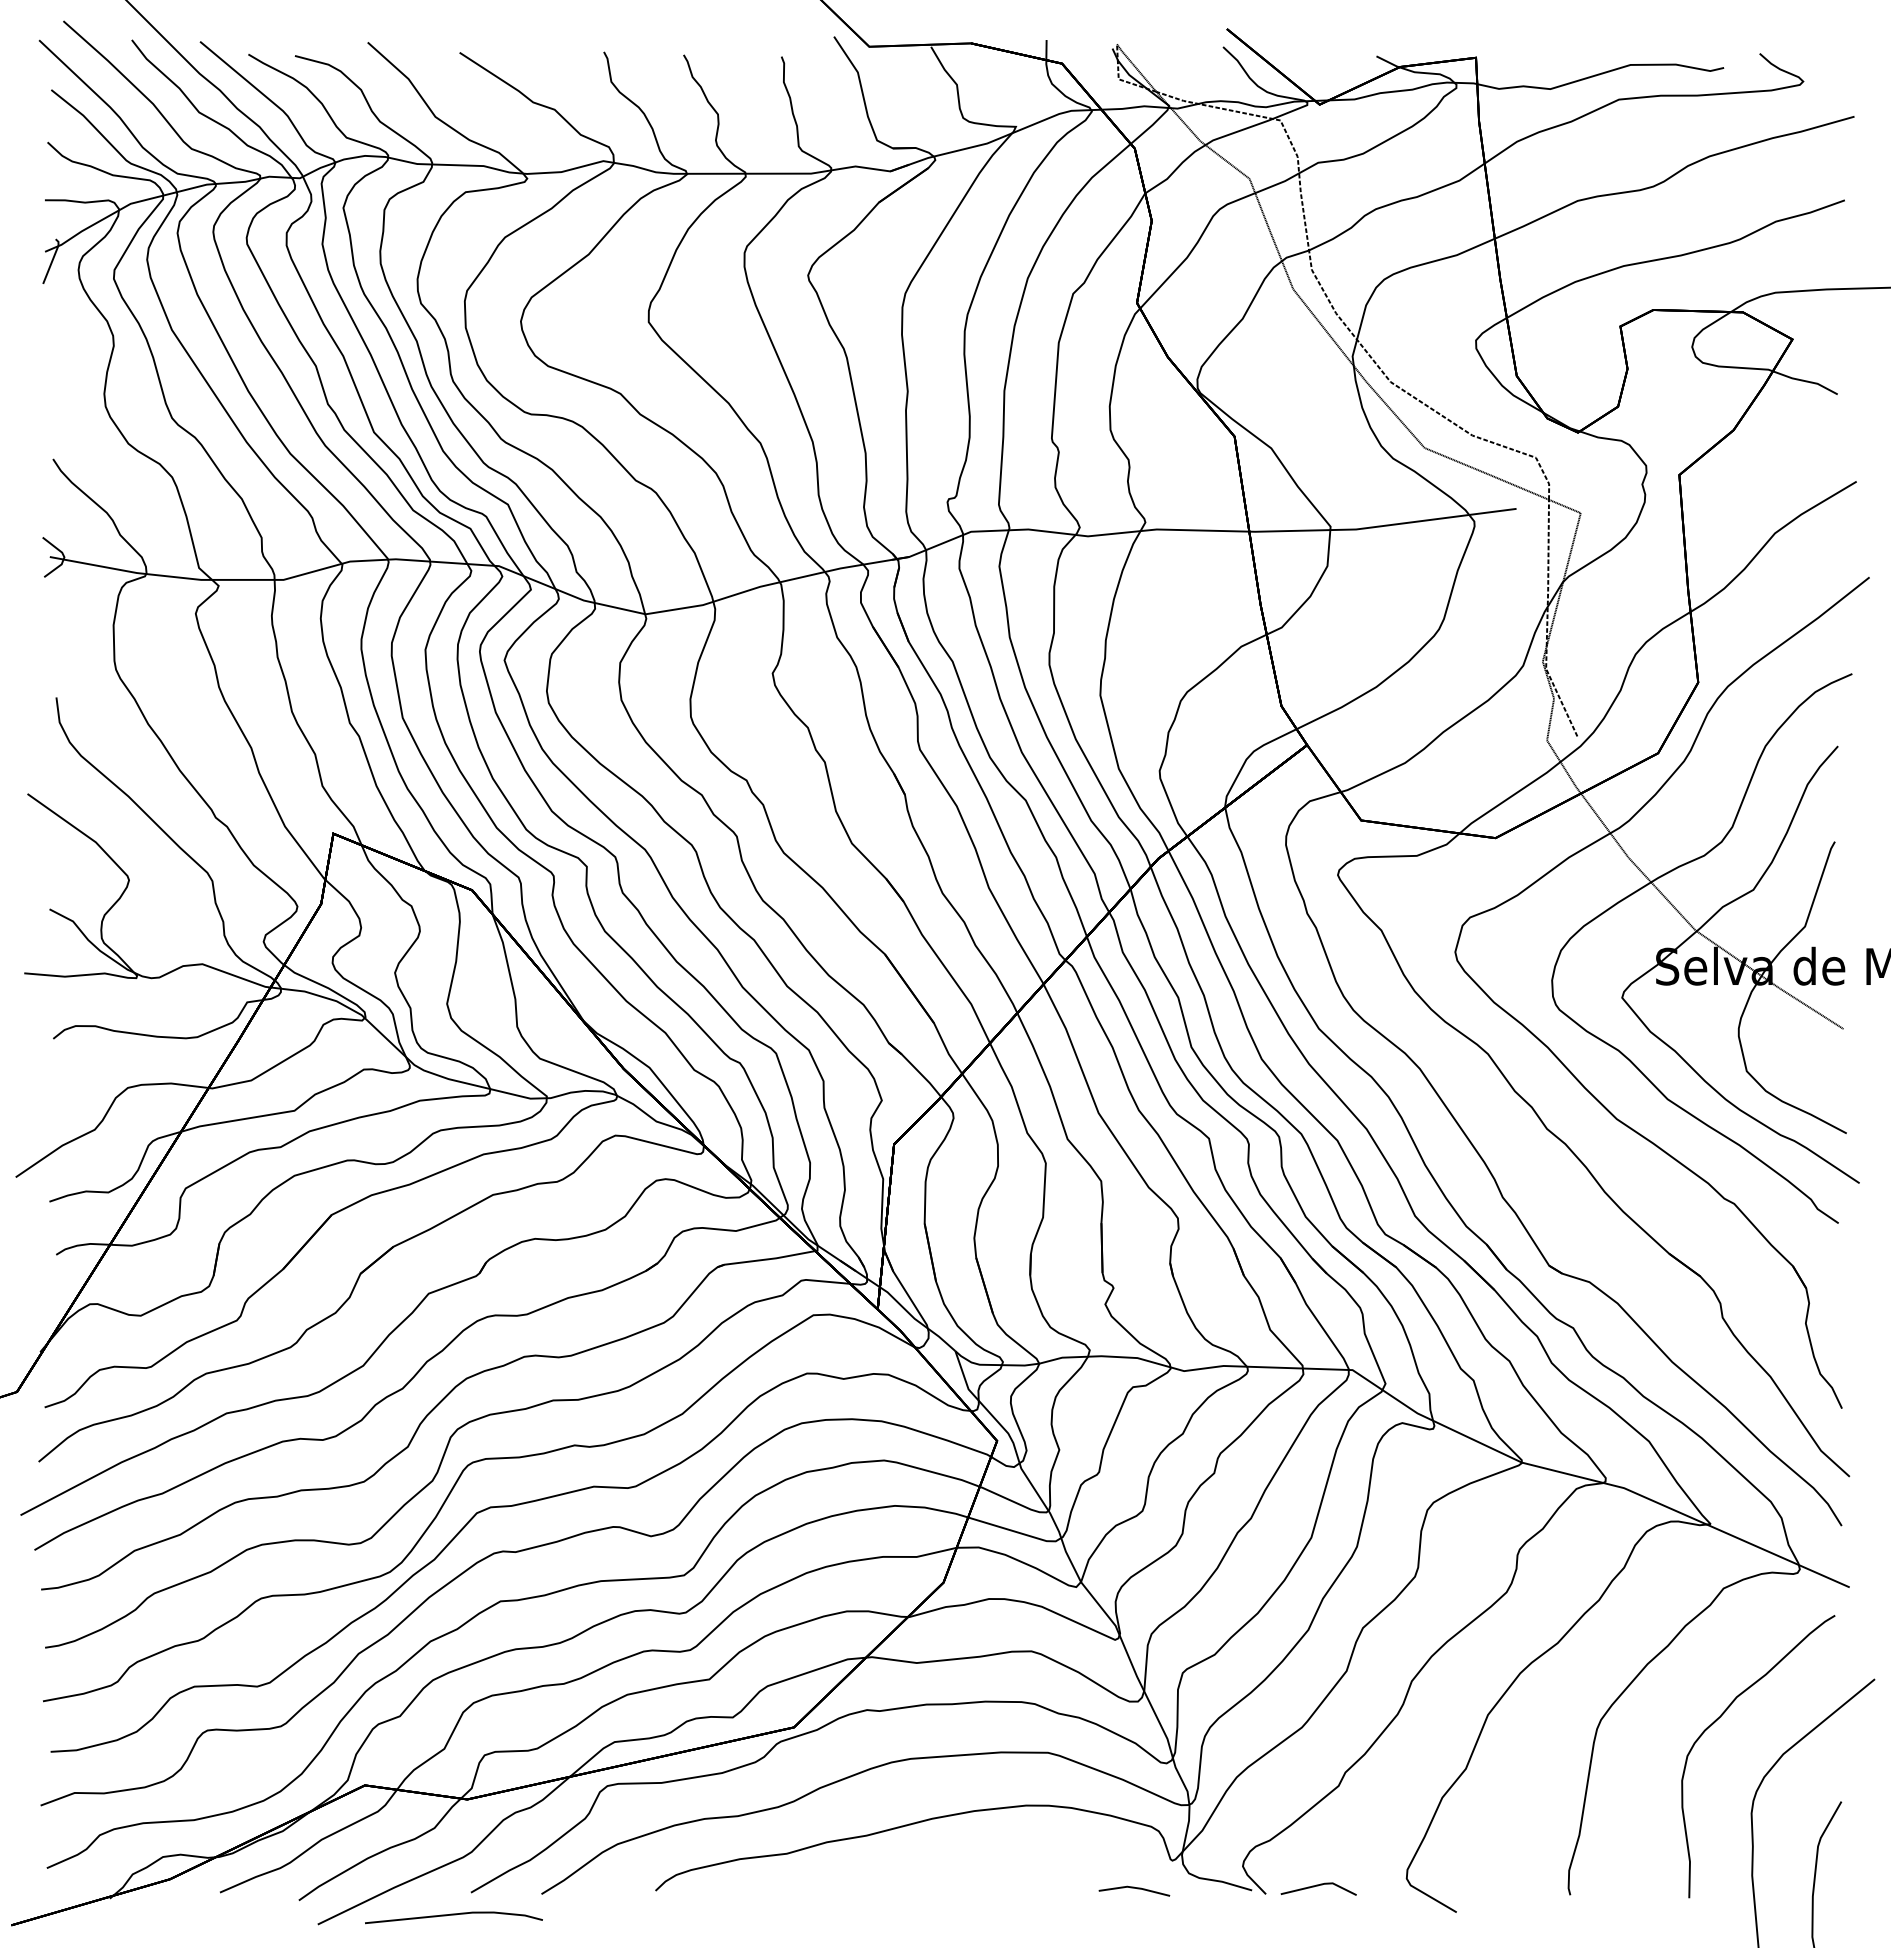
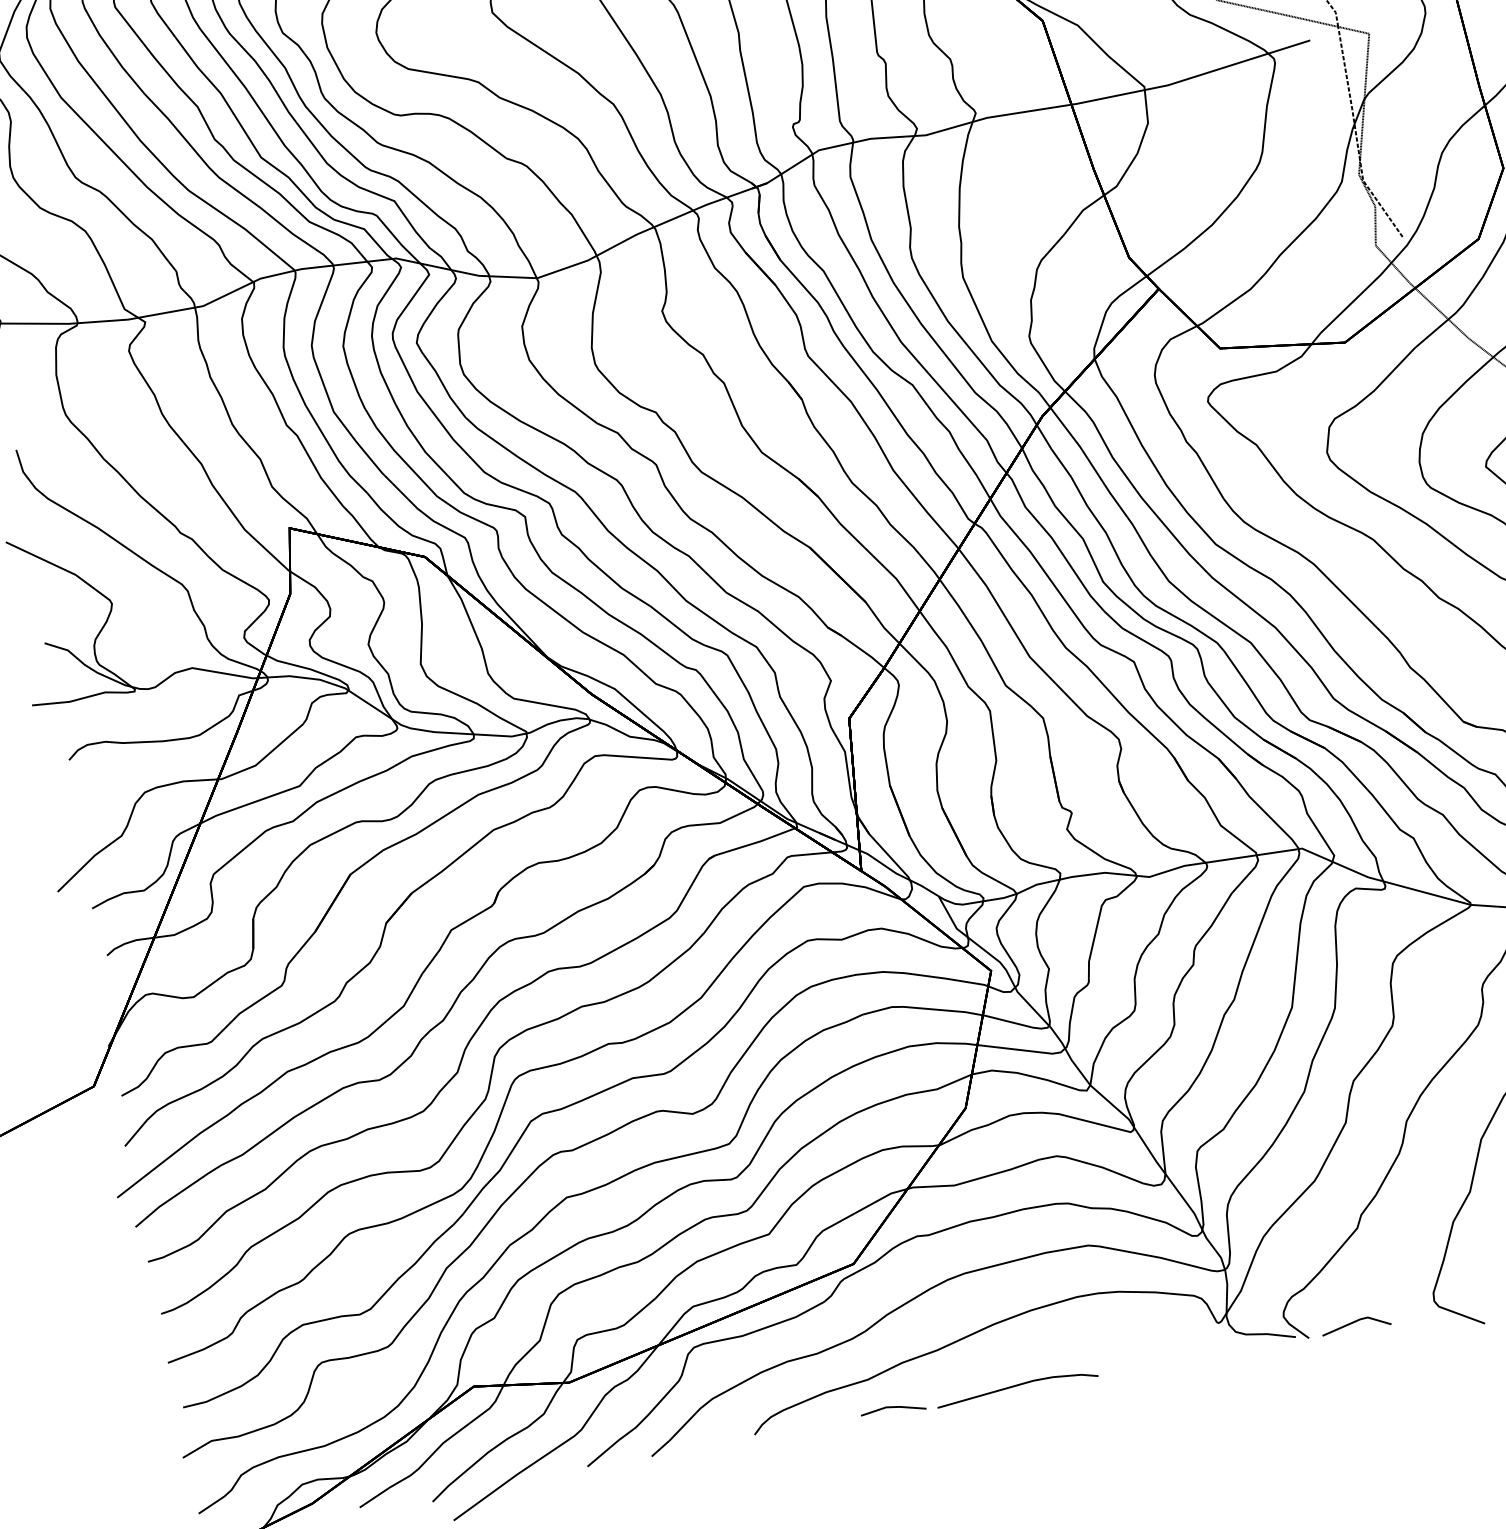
line: (1134, 1888) -> (893, 1407), moved
line: (453, 1915) -> (1016, 1386), moved

